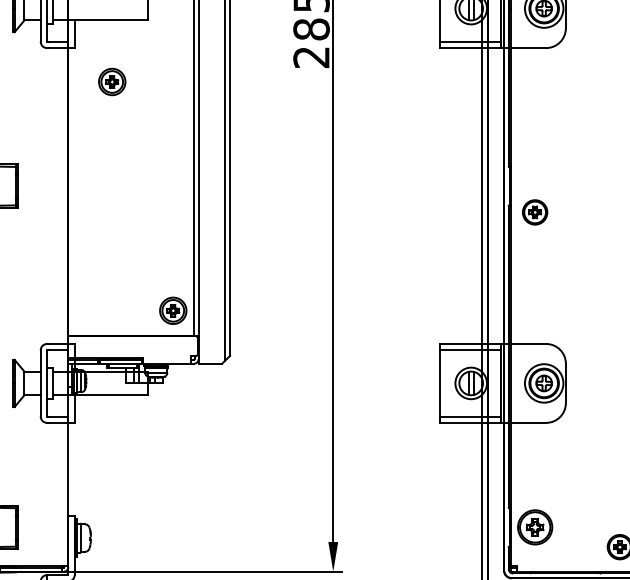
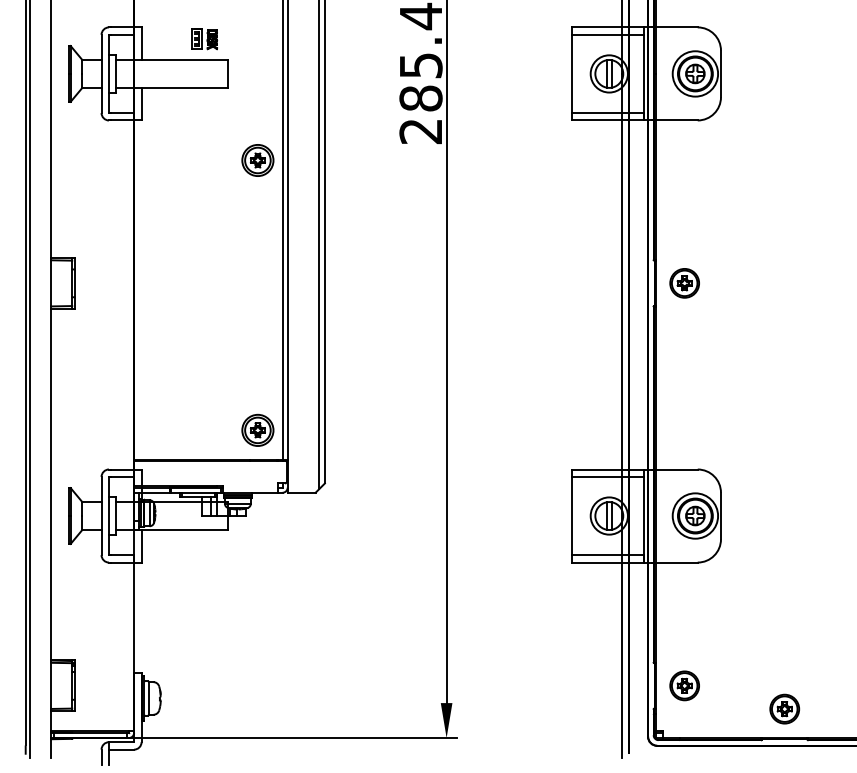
part: (111, 82) -> (257, 160), moved
part: (534, 212) -> (684, 283), moved
part: (534, 527) -> (684, 685), size x0.71

